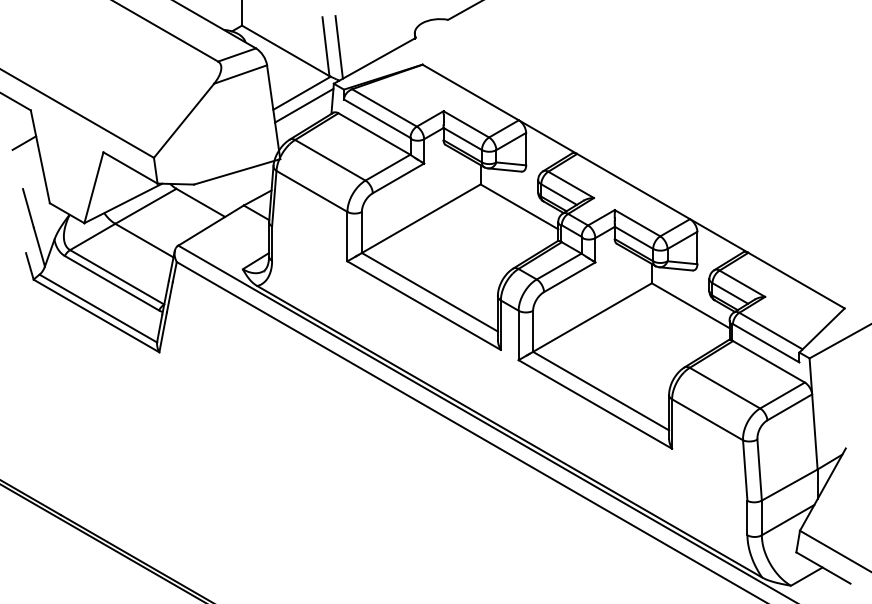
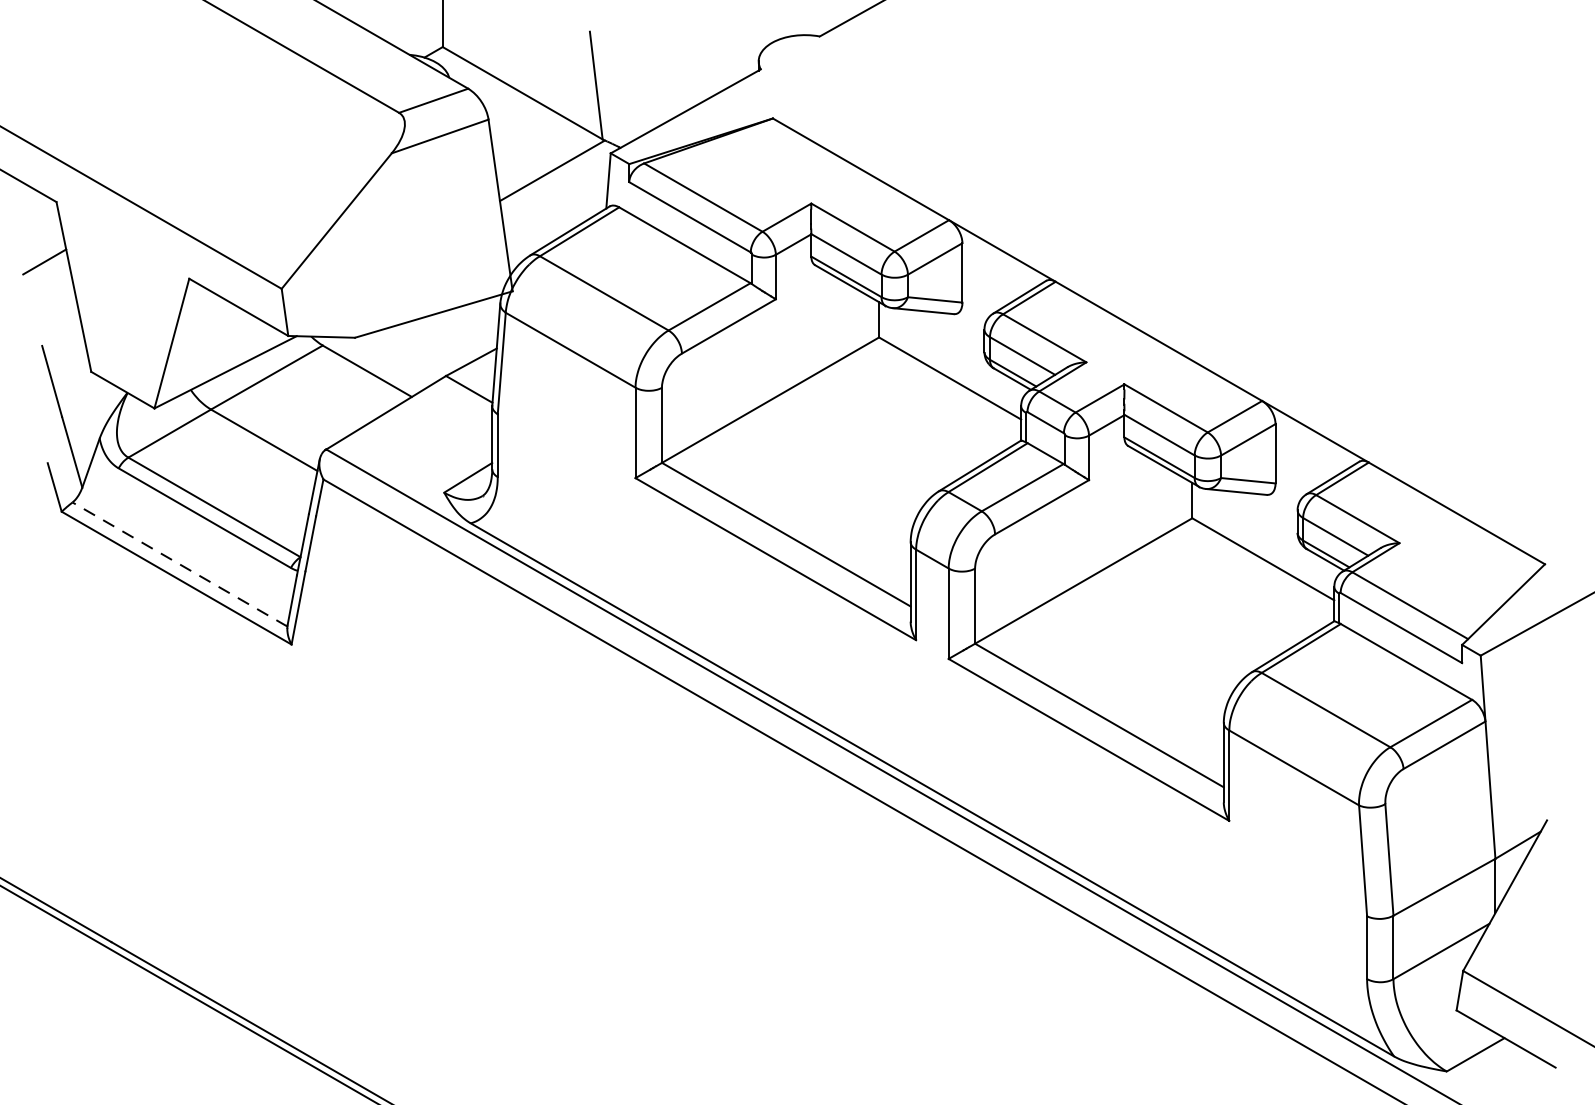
line: (338, 47) -> (619, 87), removed
line: (304, 105) -> (556, 193), removed
line: (98, 308) -> (180, 564), solid -> dashed

